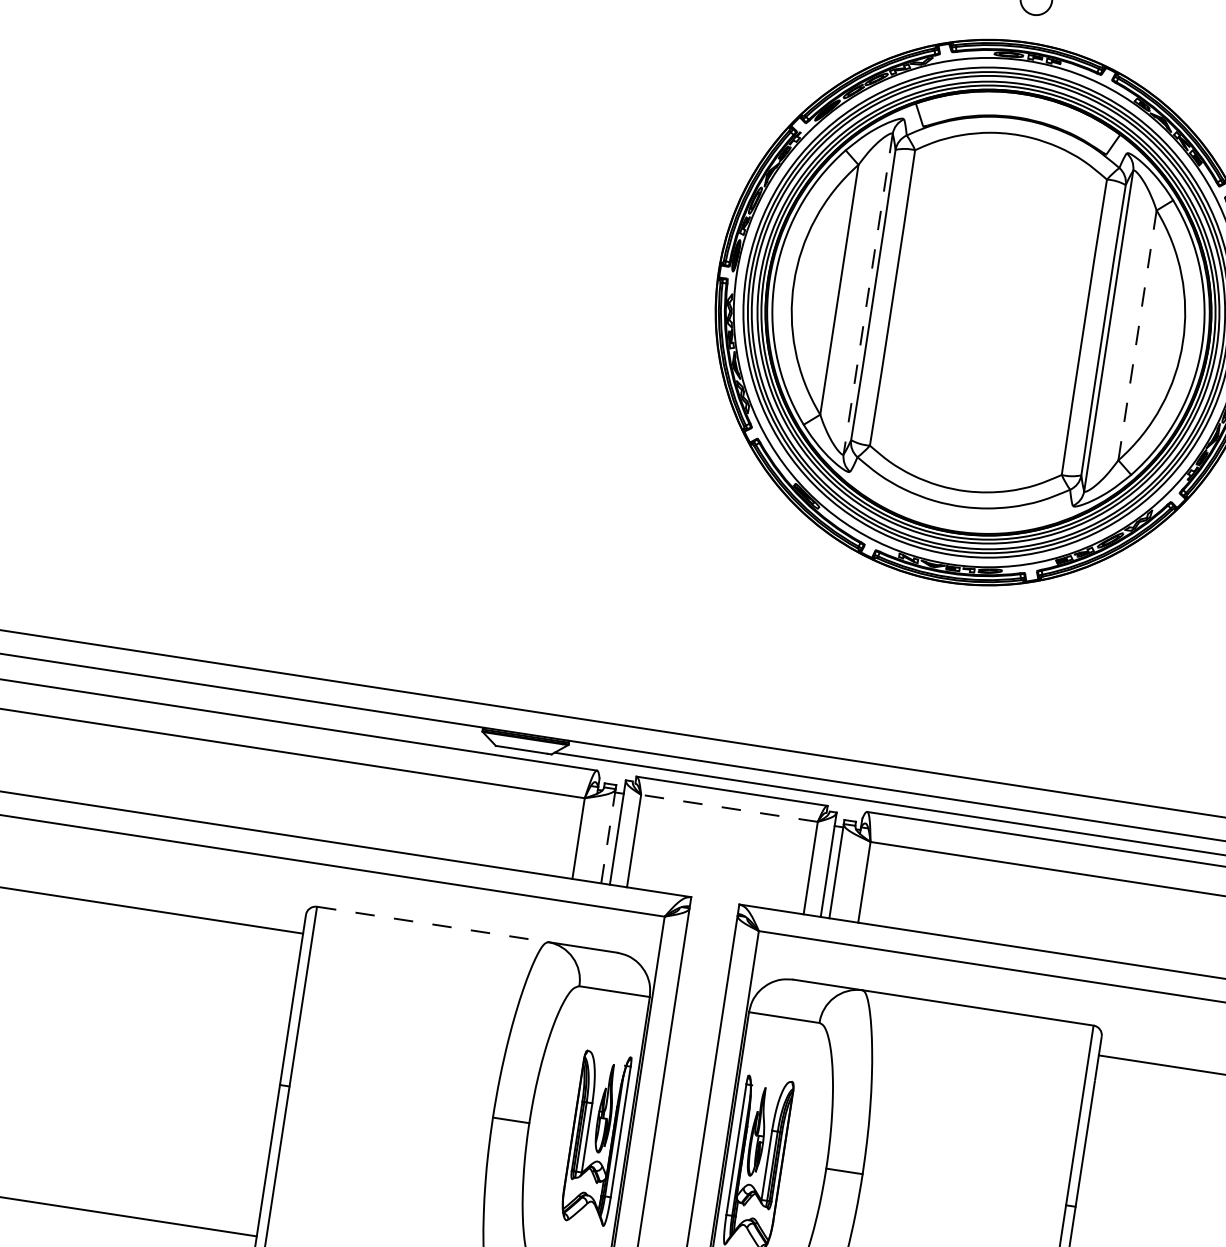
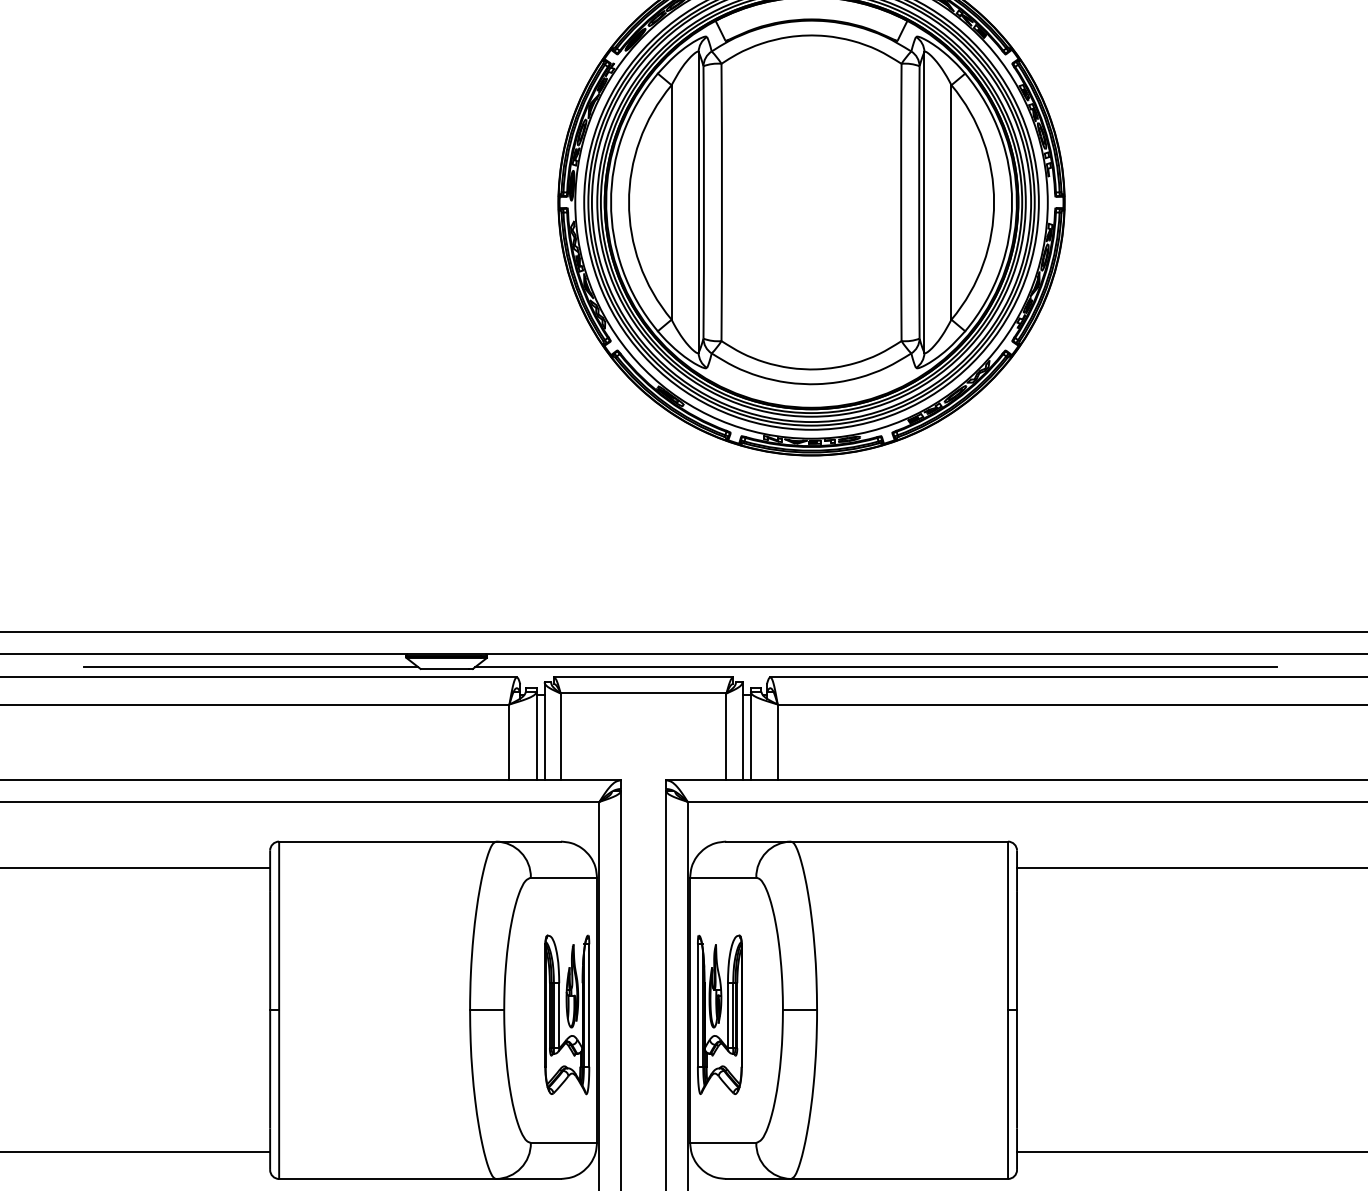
line: (868, 294) -> (698, 202), dashed -> solid
line: (1137, 335) -> (951, 202), dashed -> solid
line: (316, 715) -> (251, 666), added
line: (729, 808) -> (643, 693), dashed -> solid
line: (608, 835) -> (536, 735), dashed -> solid
line: (433, 924) -> (388, 841), dashed -> solid

